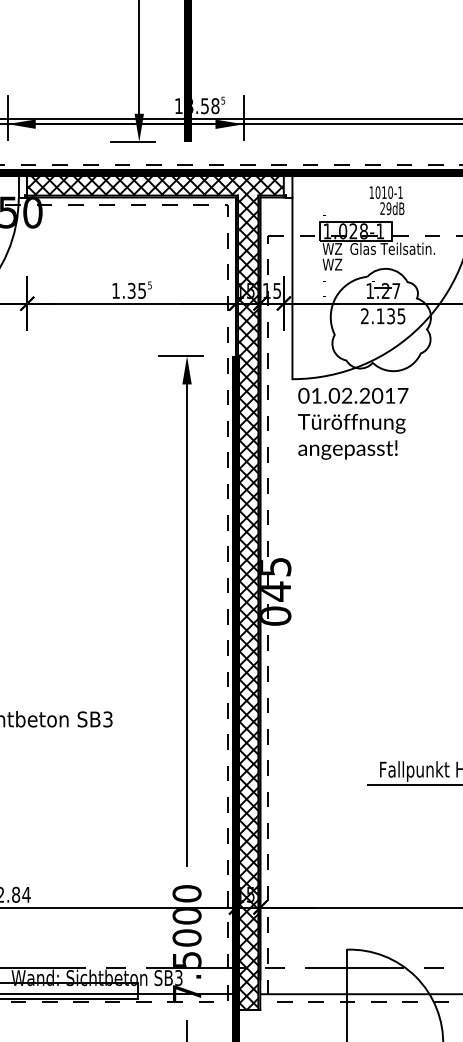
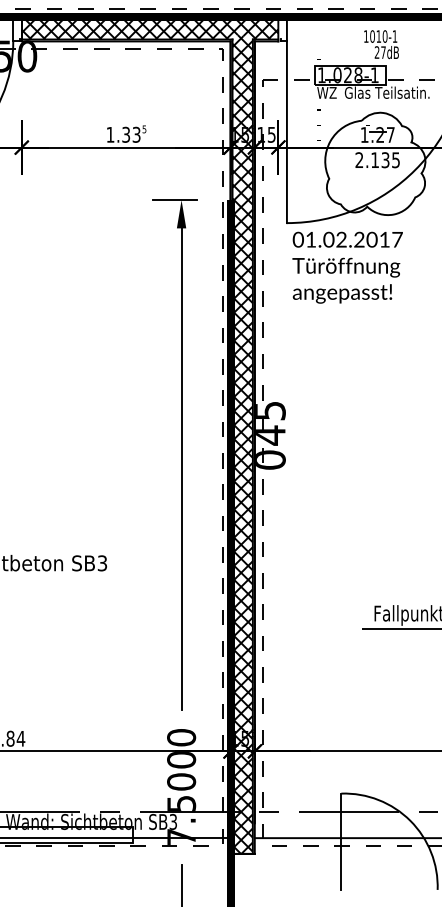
text: (388, 208) -> (383, 52), 29dB -> 27dB
text: (332, 264) -> (327, 108), WZ -> -
text: (141, 289) -> (136, 133), 1.35 -> 1.33

